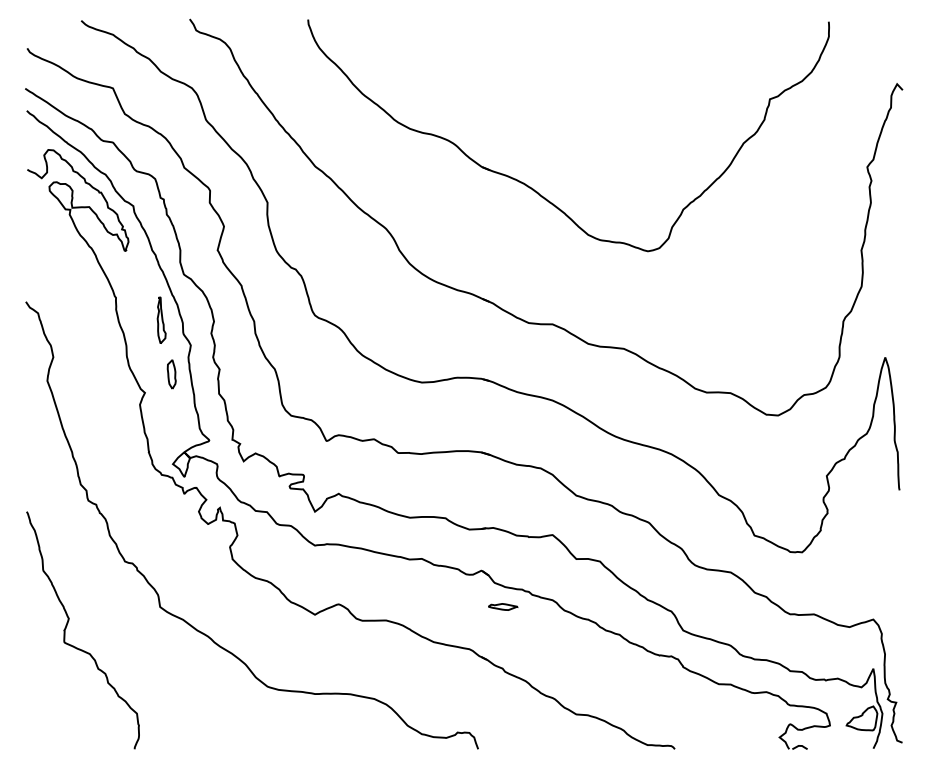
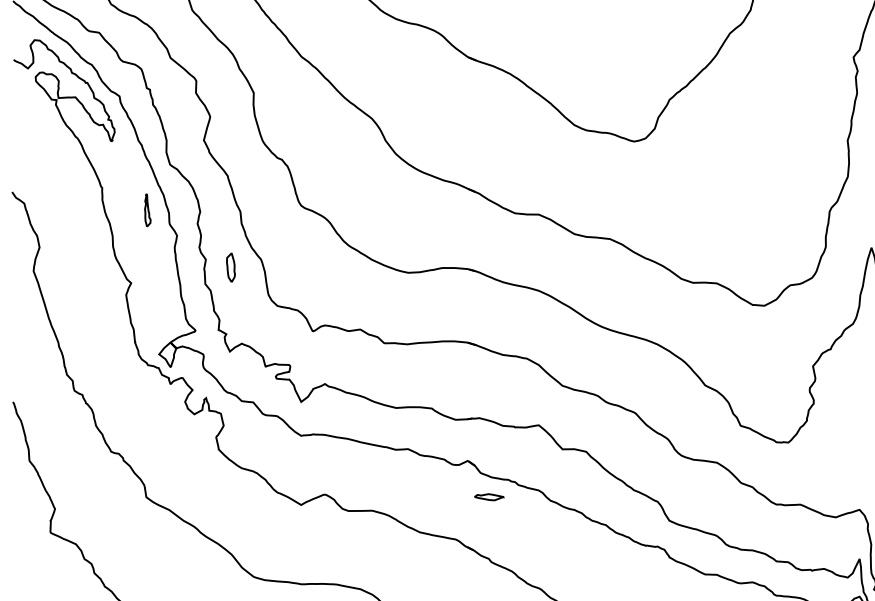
part: (161, 319) -> (147, 209), size x0.7
part: (171, 374) -> (230, 267), moved

